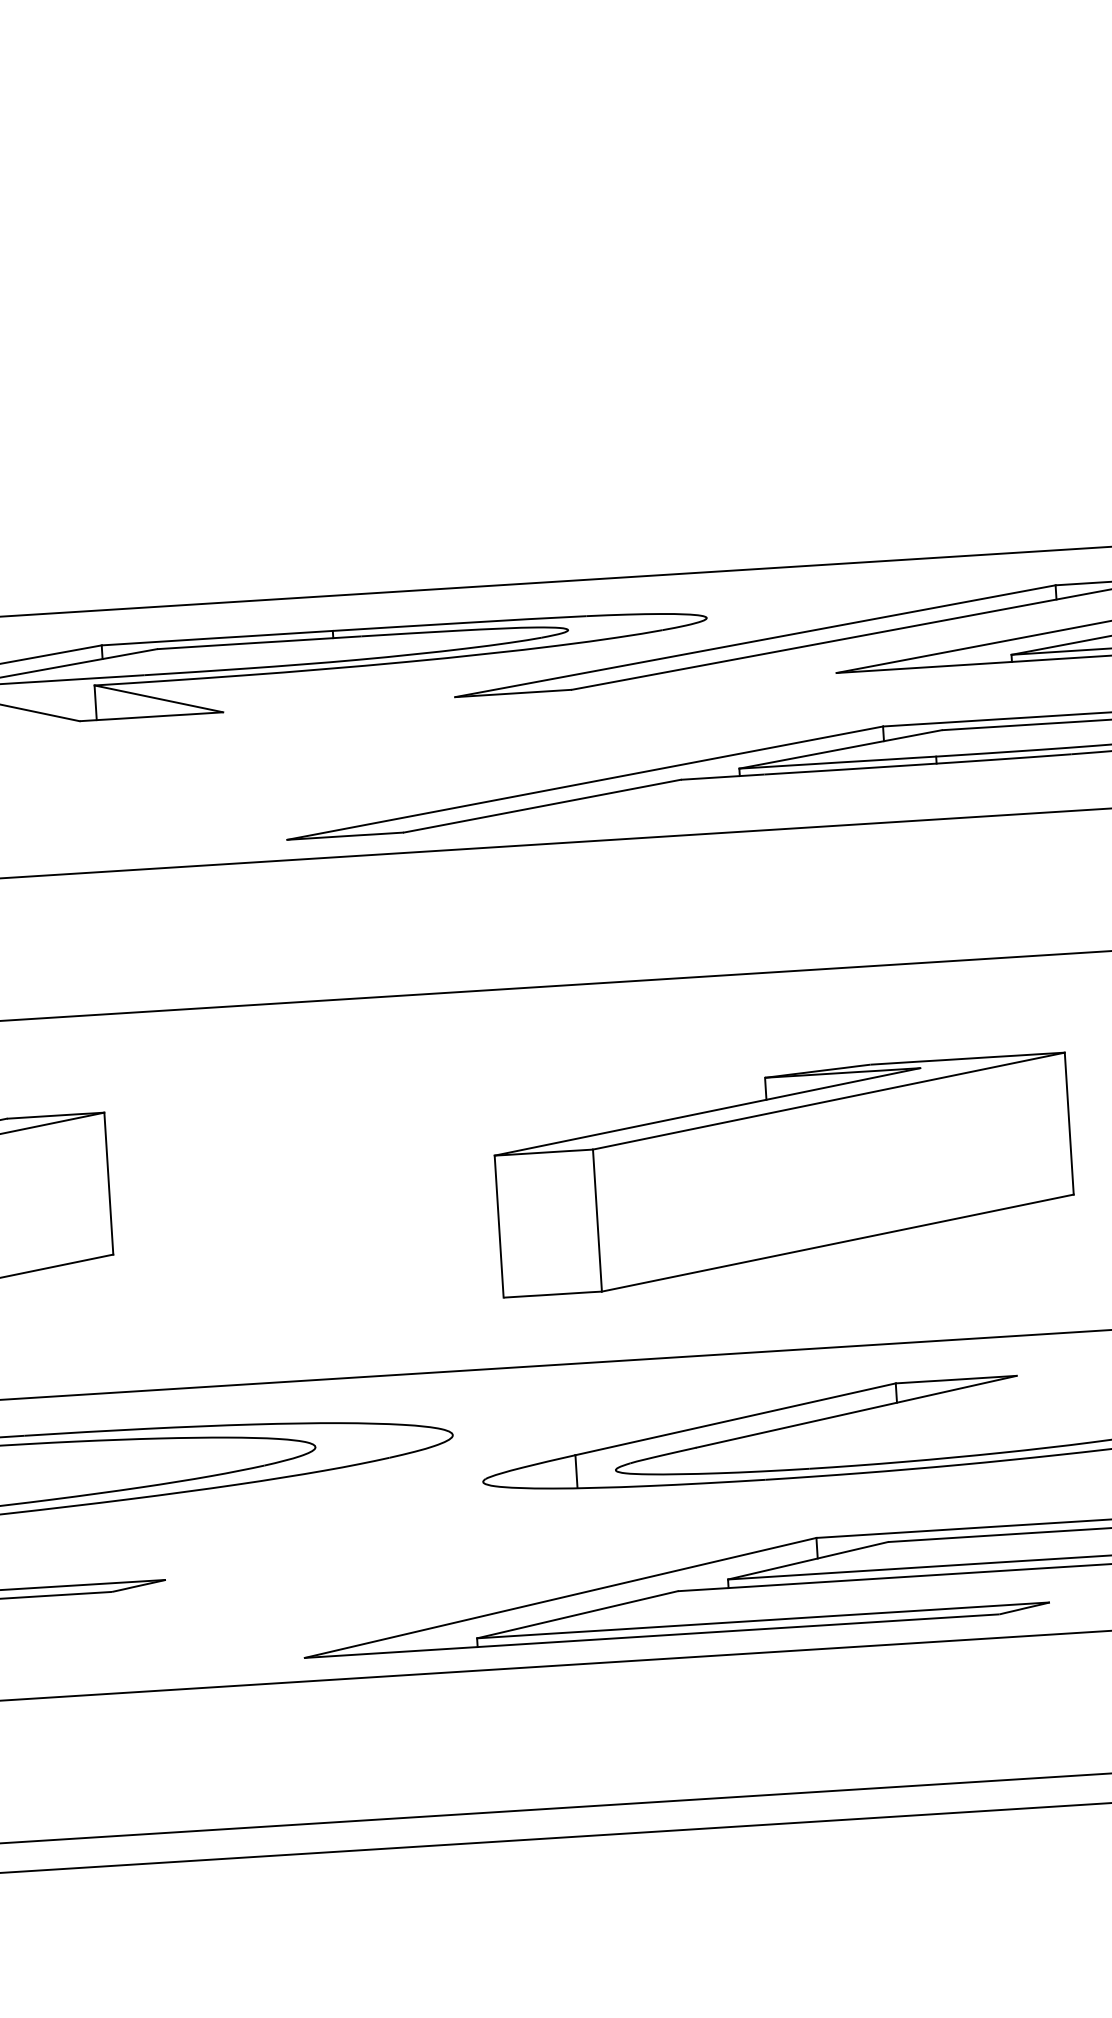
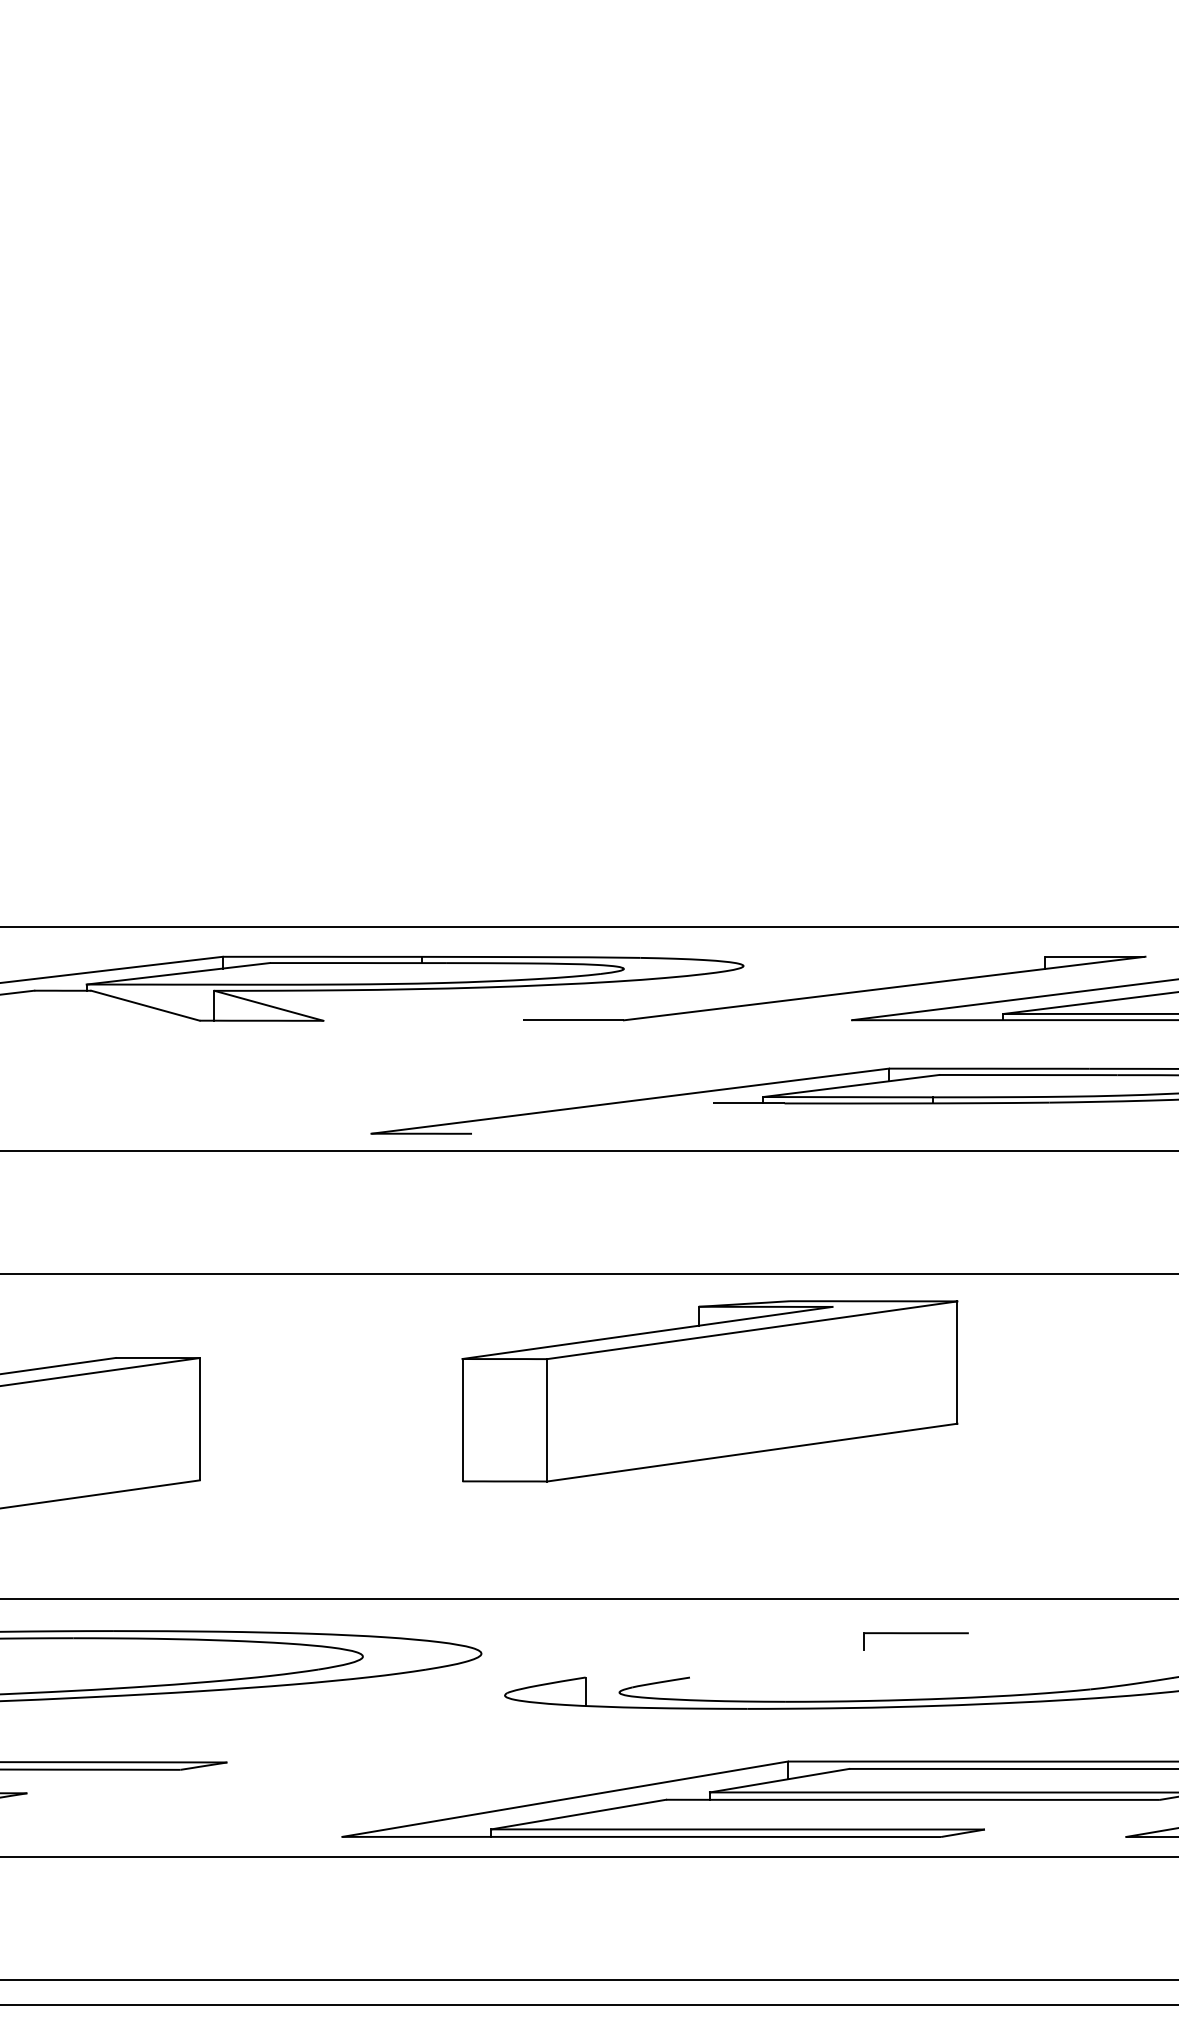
line: (754, 641) -> (783, 988), removed
line: (542, 806) -> (592, 1118), removed
part: (783, 1175) -> (709, 1391), moved
line: (856, 1411) -> (829, 1655), removed
line: (734, 1419) -> (724, 1655), removed

